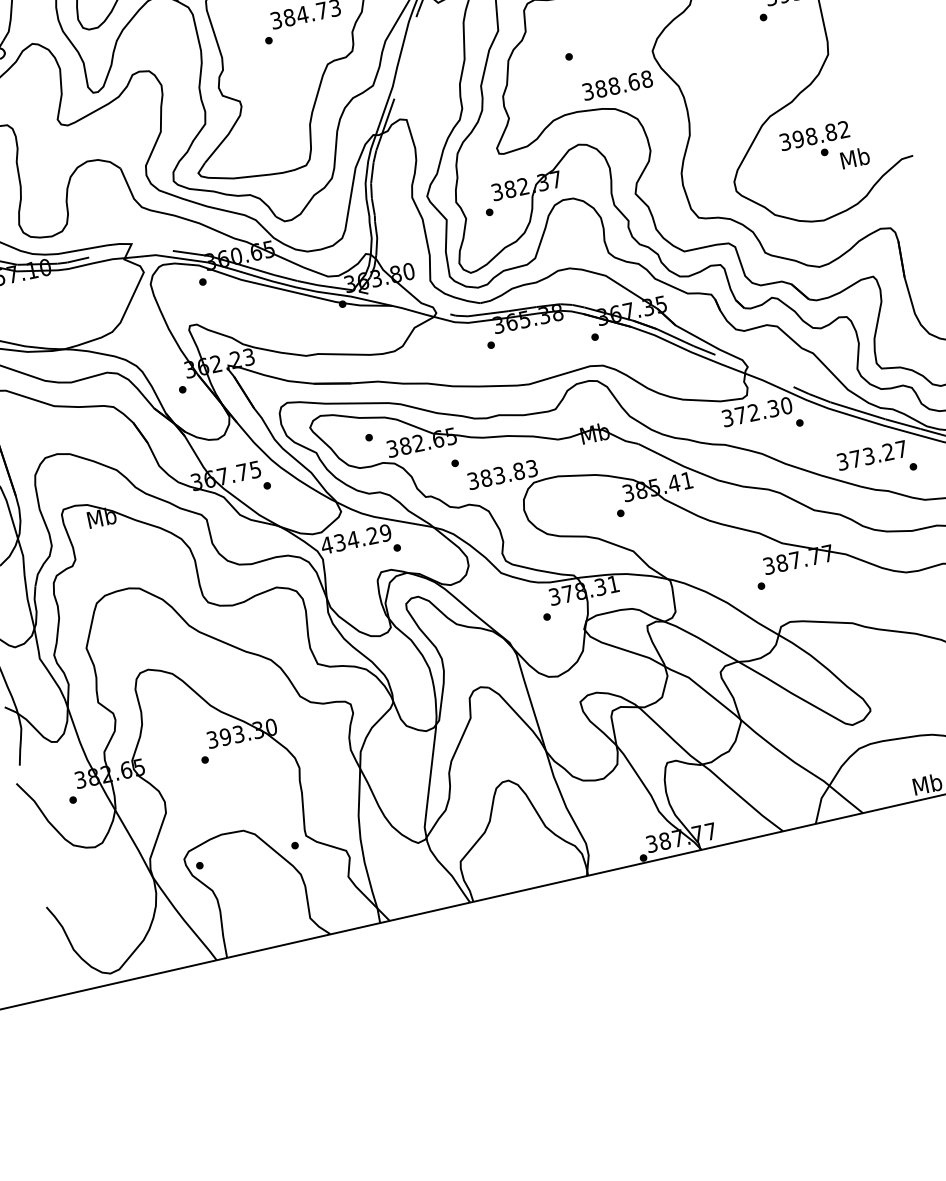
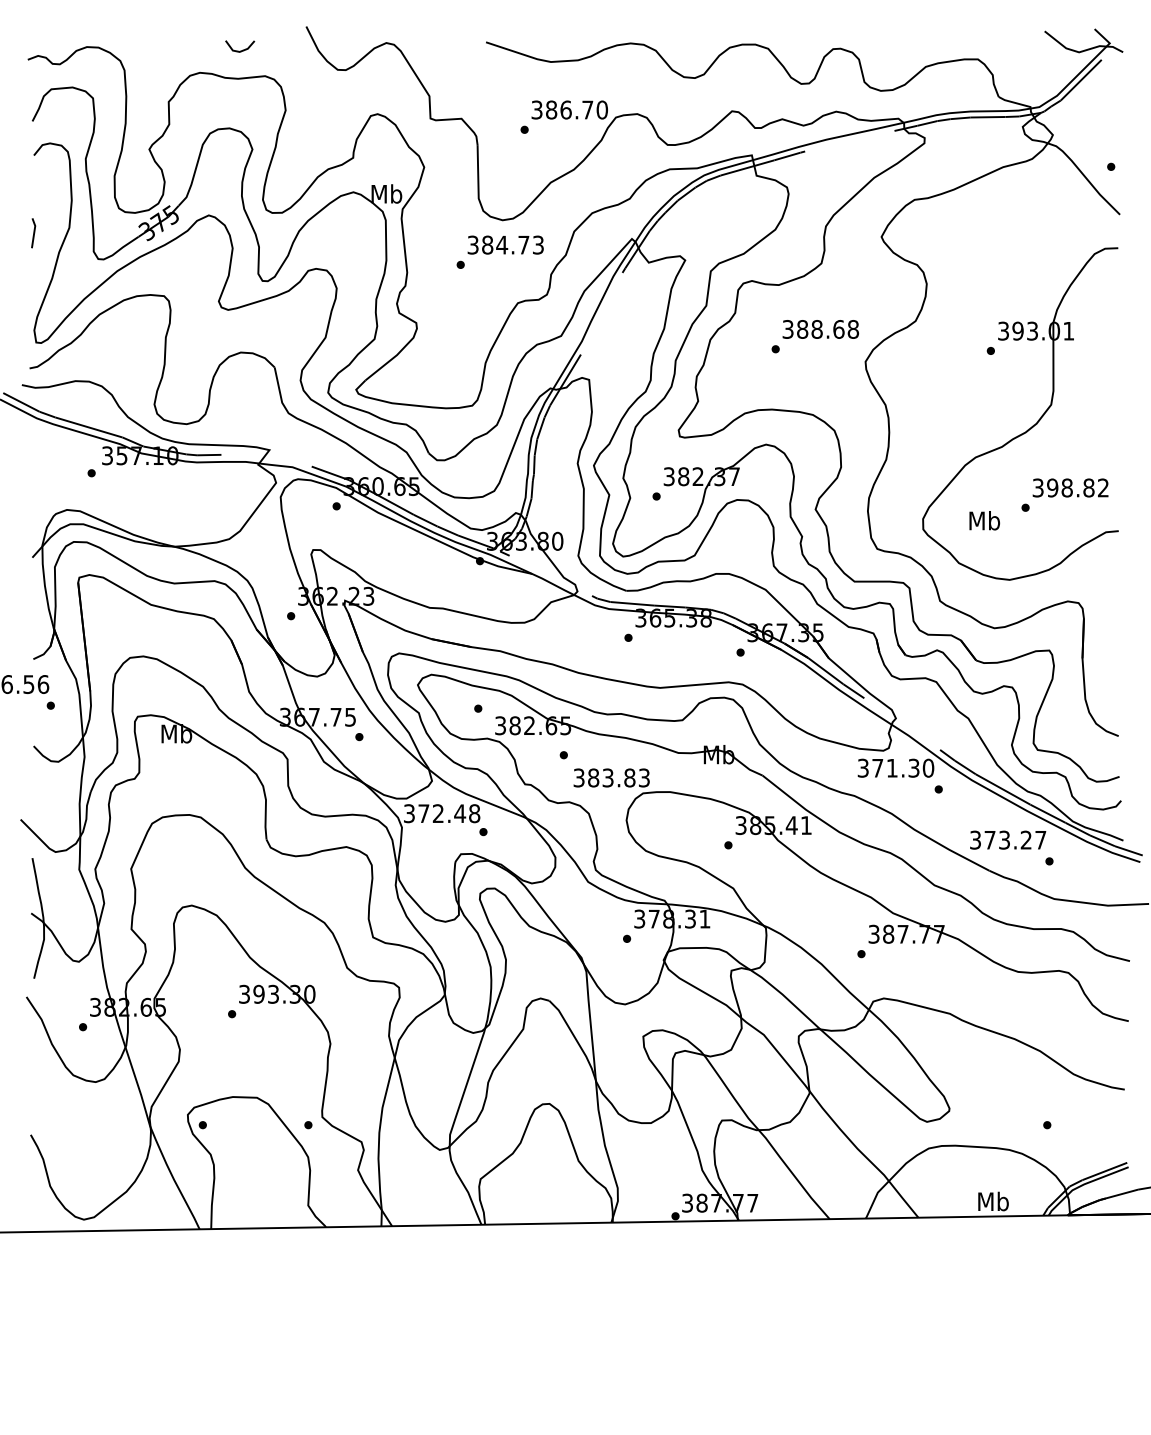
text: (617, 85) -> (820, 329), moved
text: (814, 135) -> (1070, 487), moved
text: (854, 157) -> (984, 520), moved
text: (753, 412) -> (891, 767), 372.30 -> 371.30
text: (355, 539) -> (441, 813), 434.29 -> 372.48

